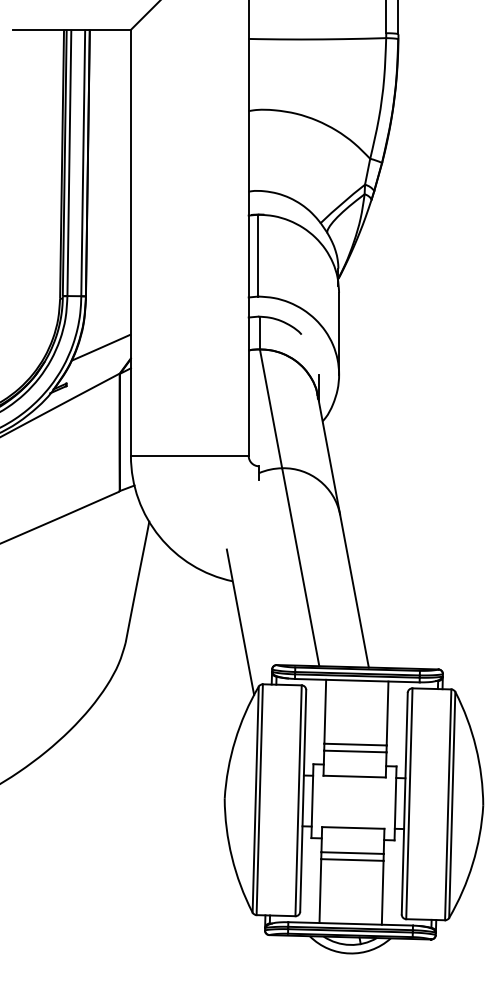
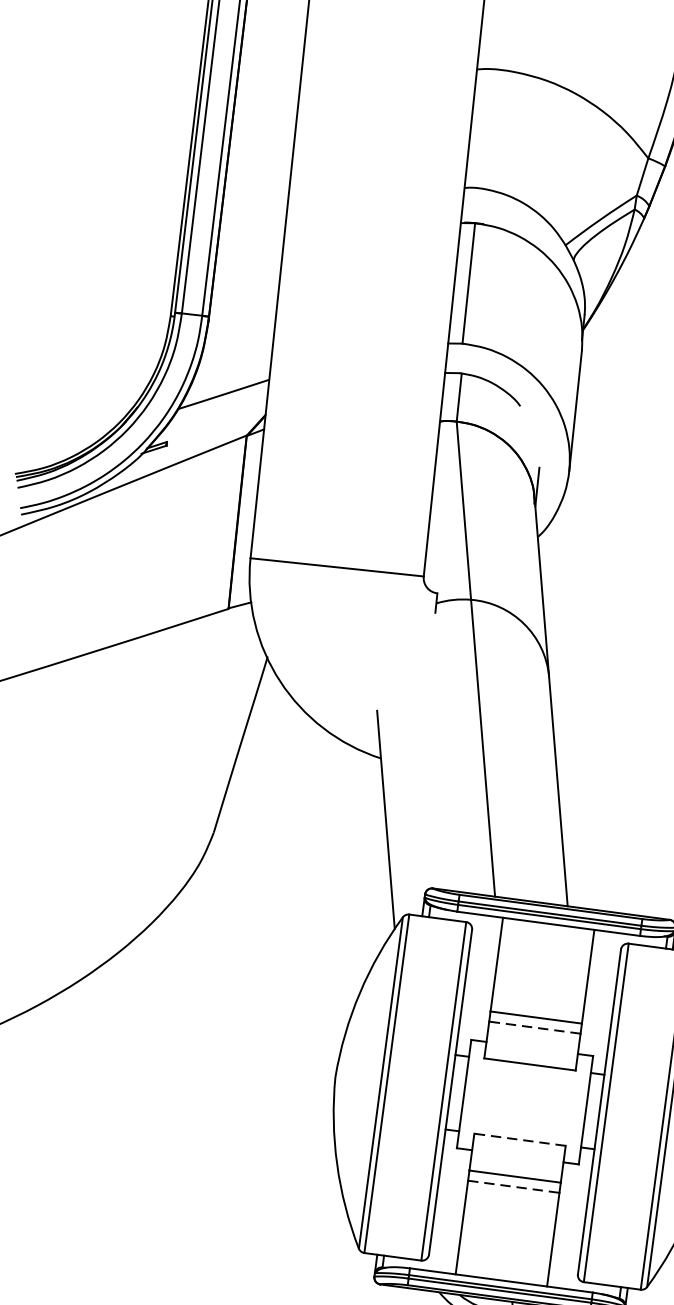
line: (354, 751) -> (533, 1027), solid -> dashed
line: (352, 827) -> (518, 1138), solid -> dashed
line: (352, 860) -> (513, 1187), solid -> dashed

